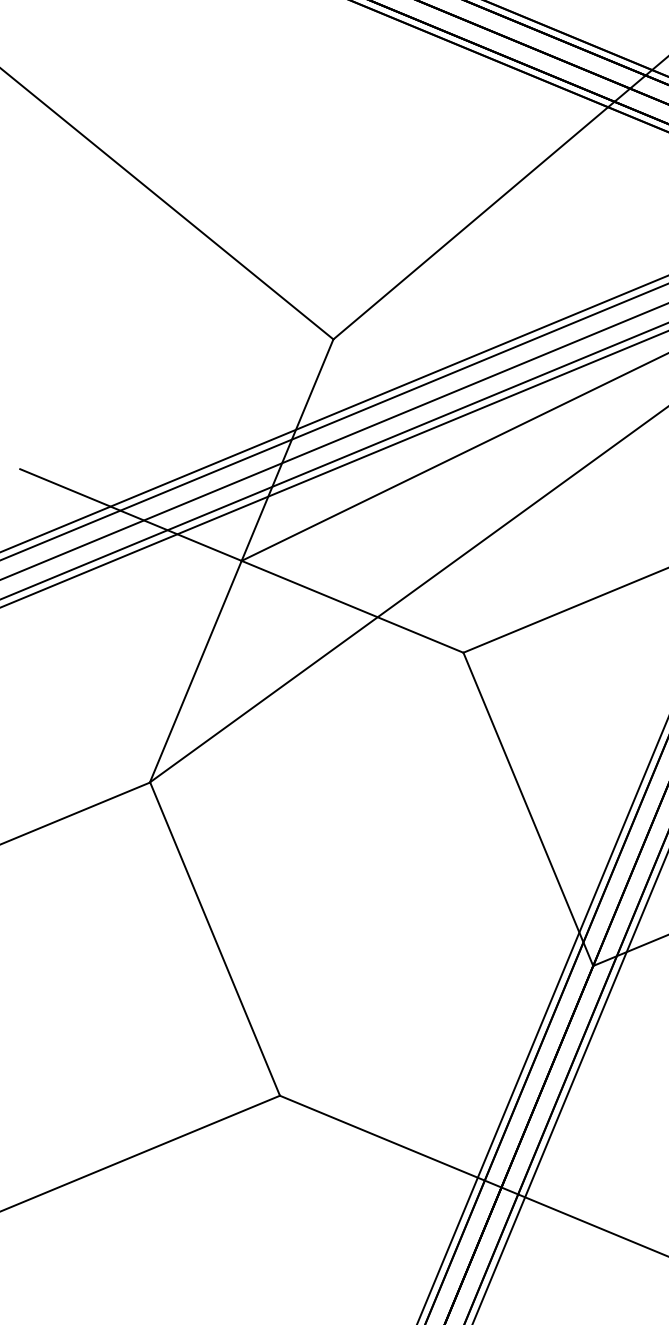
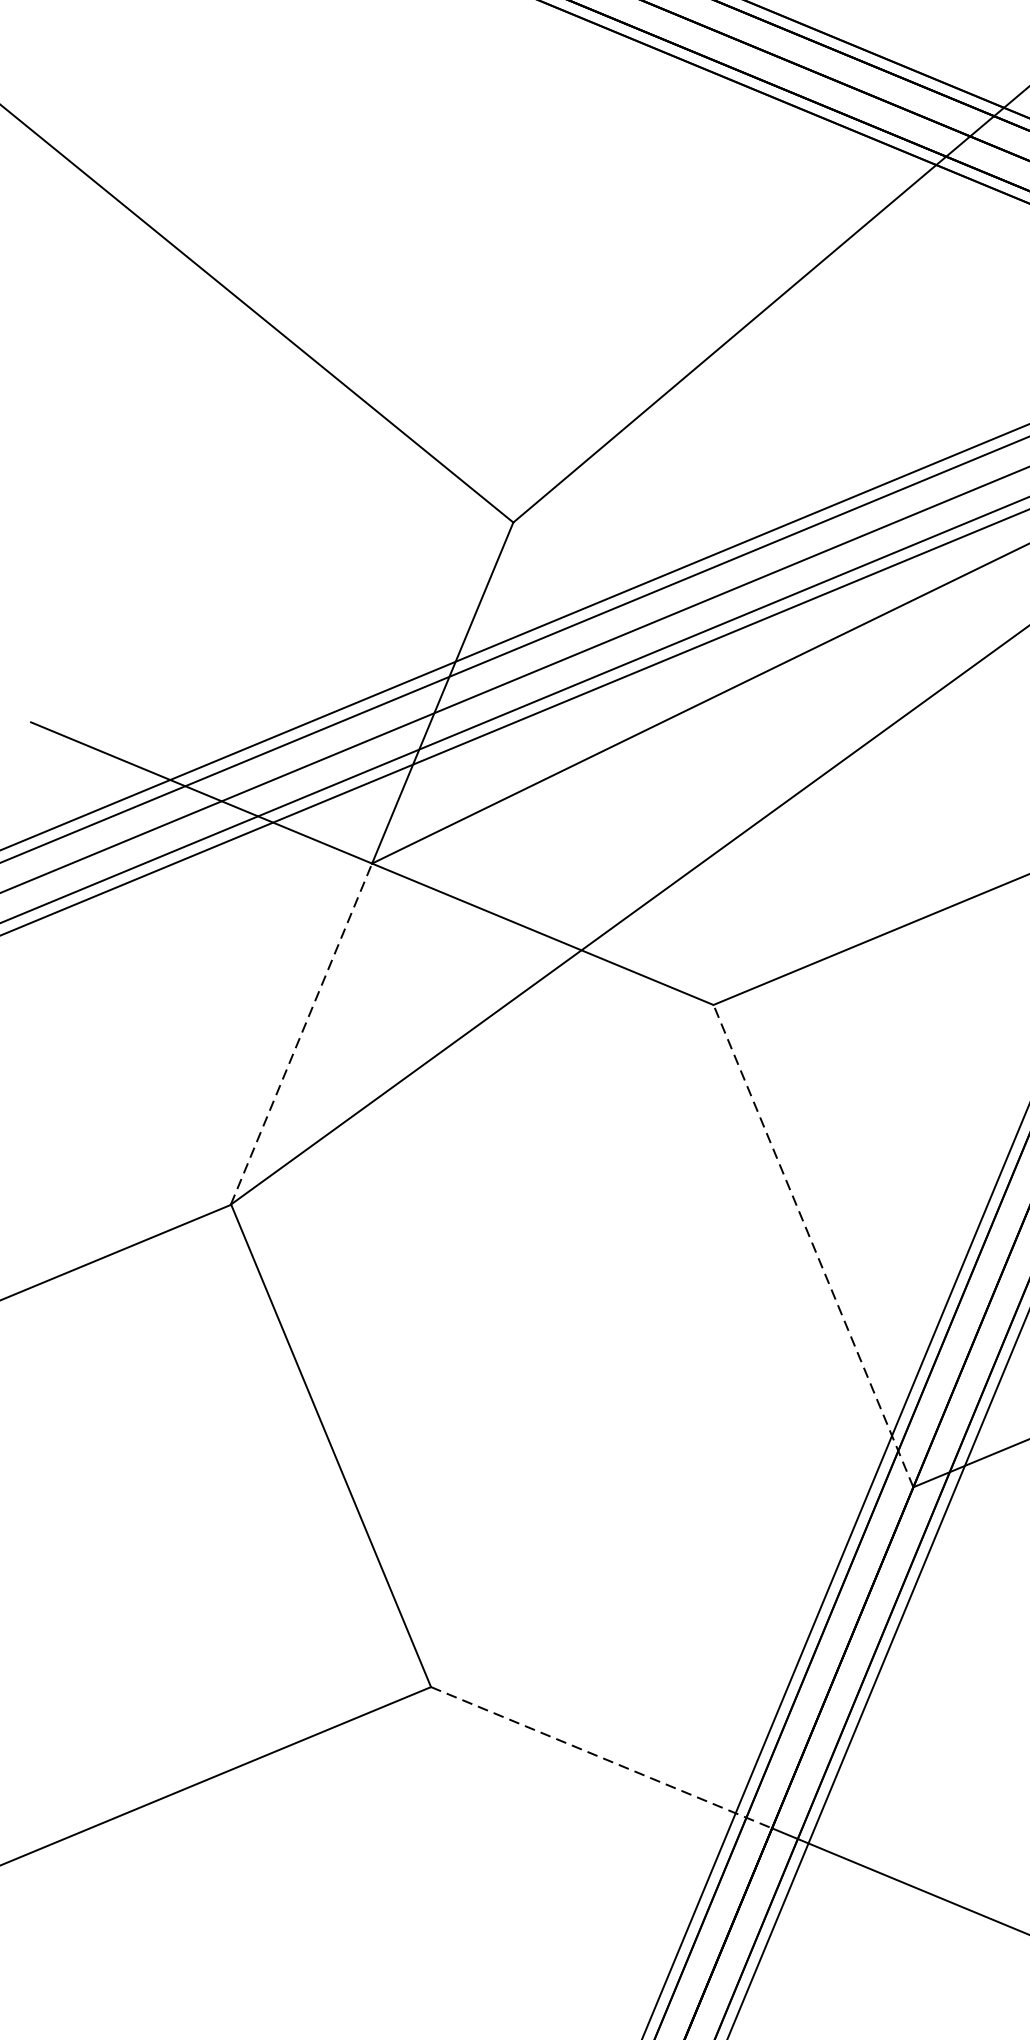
line: (195, 671) -> (300, 1033), solid -> dashed
line: (528, 809) -> (813, 1246), solid -> dashed
line: (390, 1141) -> (601, 1757), solid -> dashed

